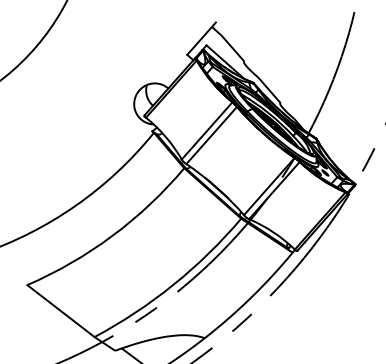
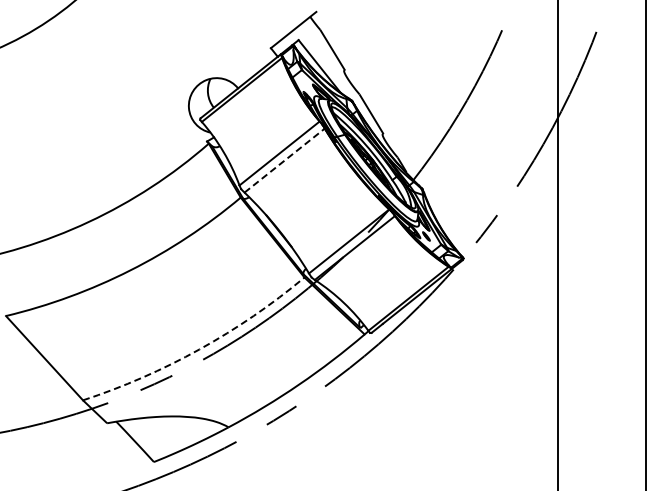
line: (212, 135) -> (285, 160), solid -> dashed
arc: (173, 284) -> (199, 349), solid -> dashed

